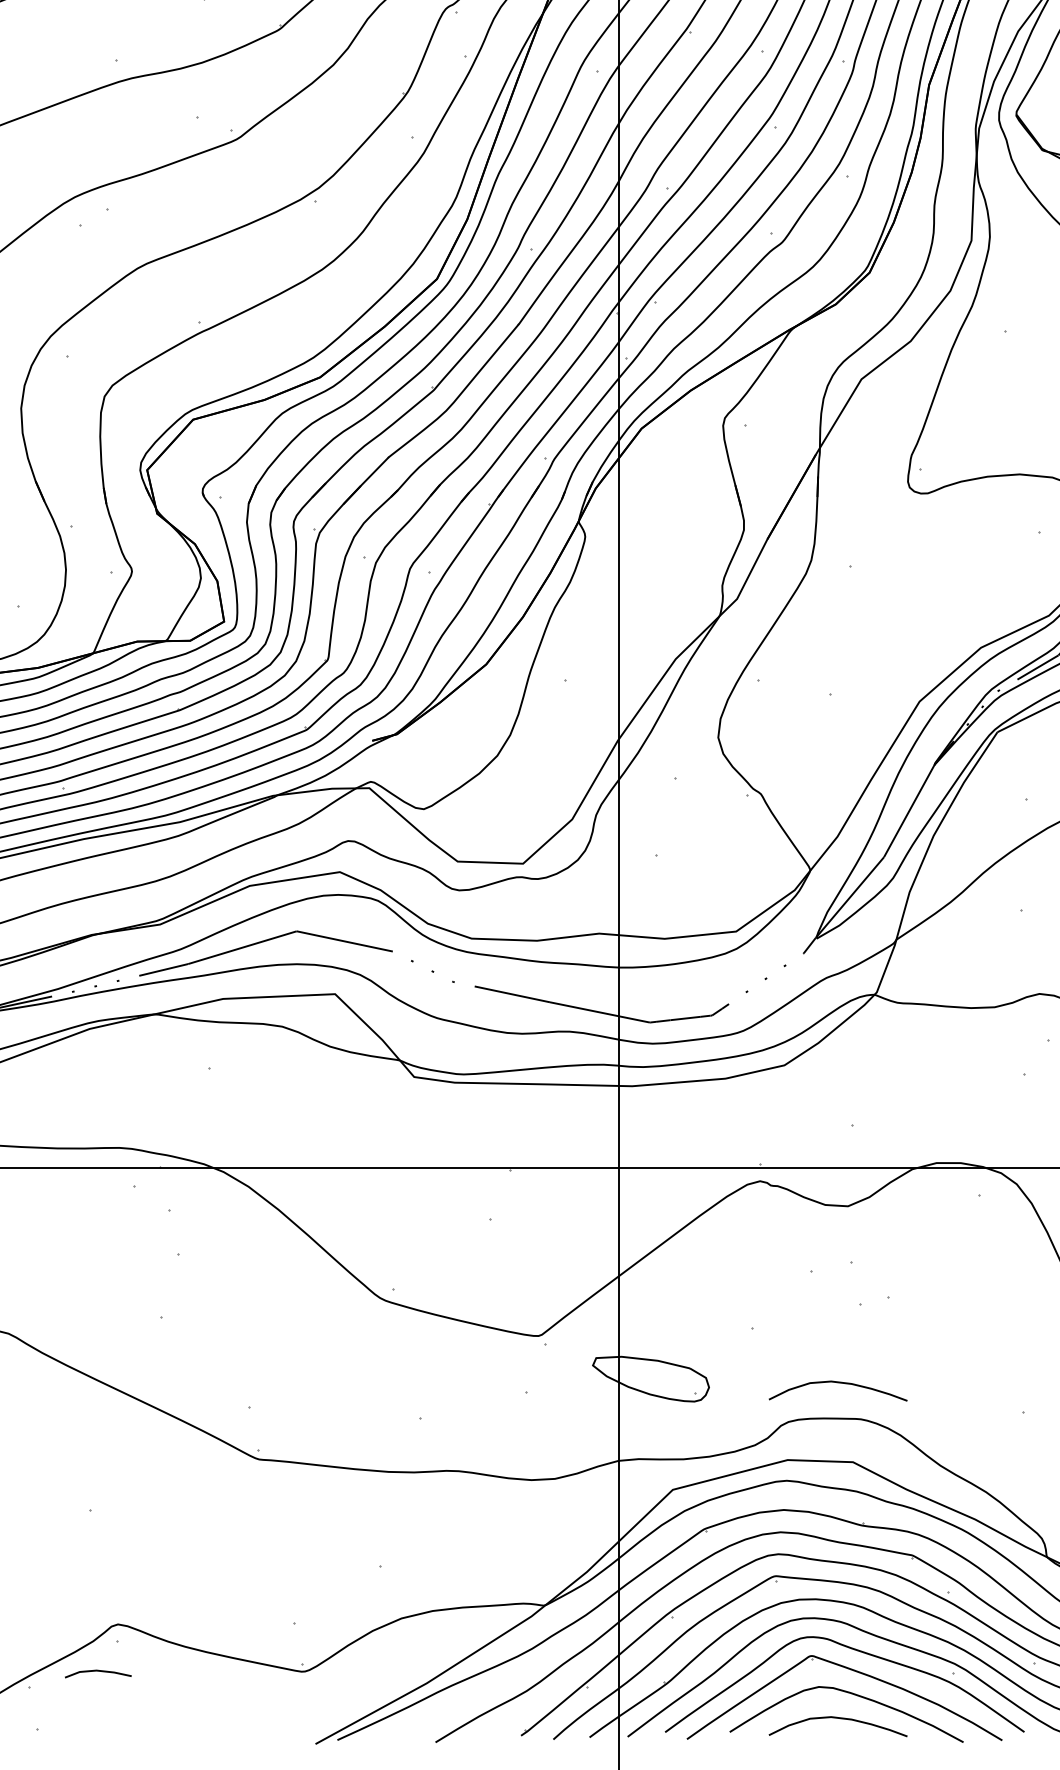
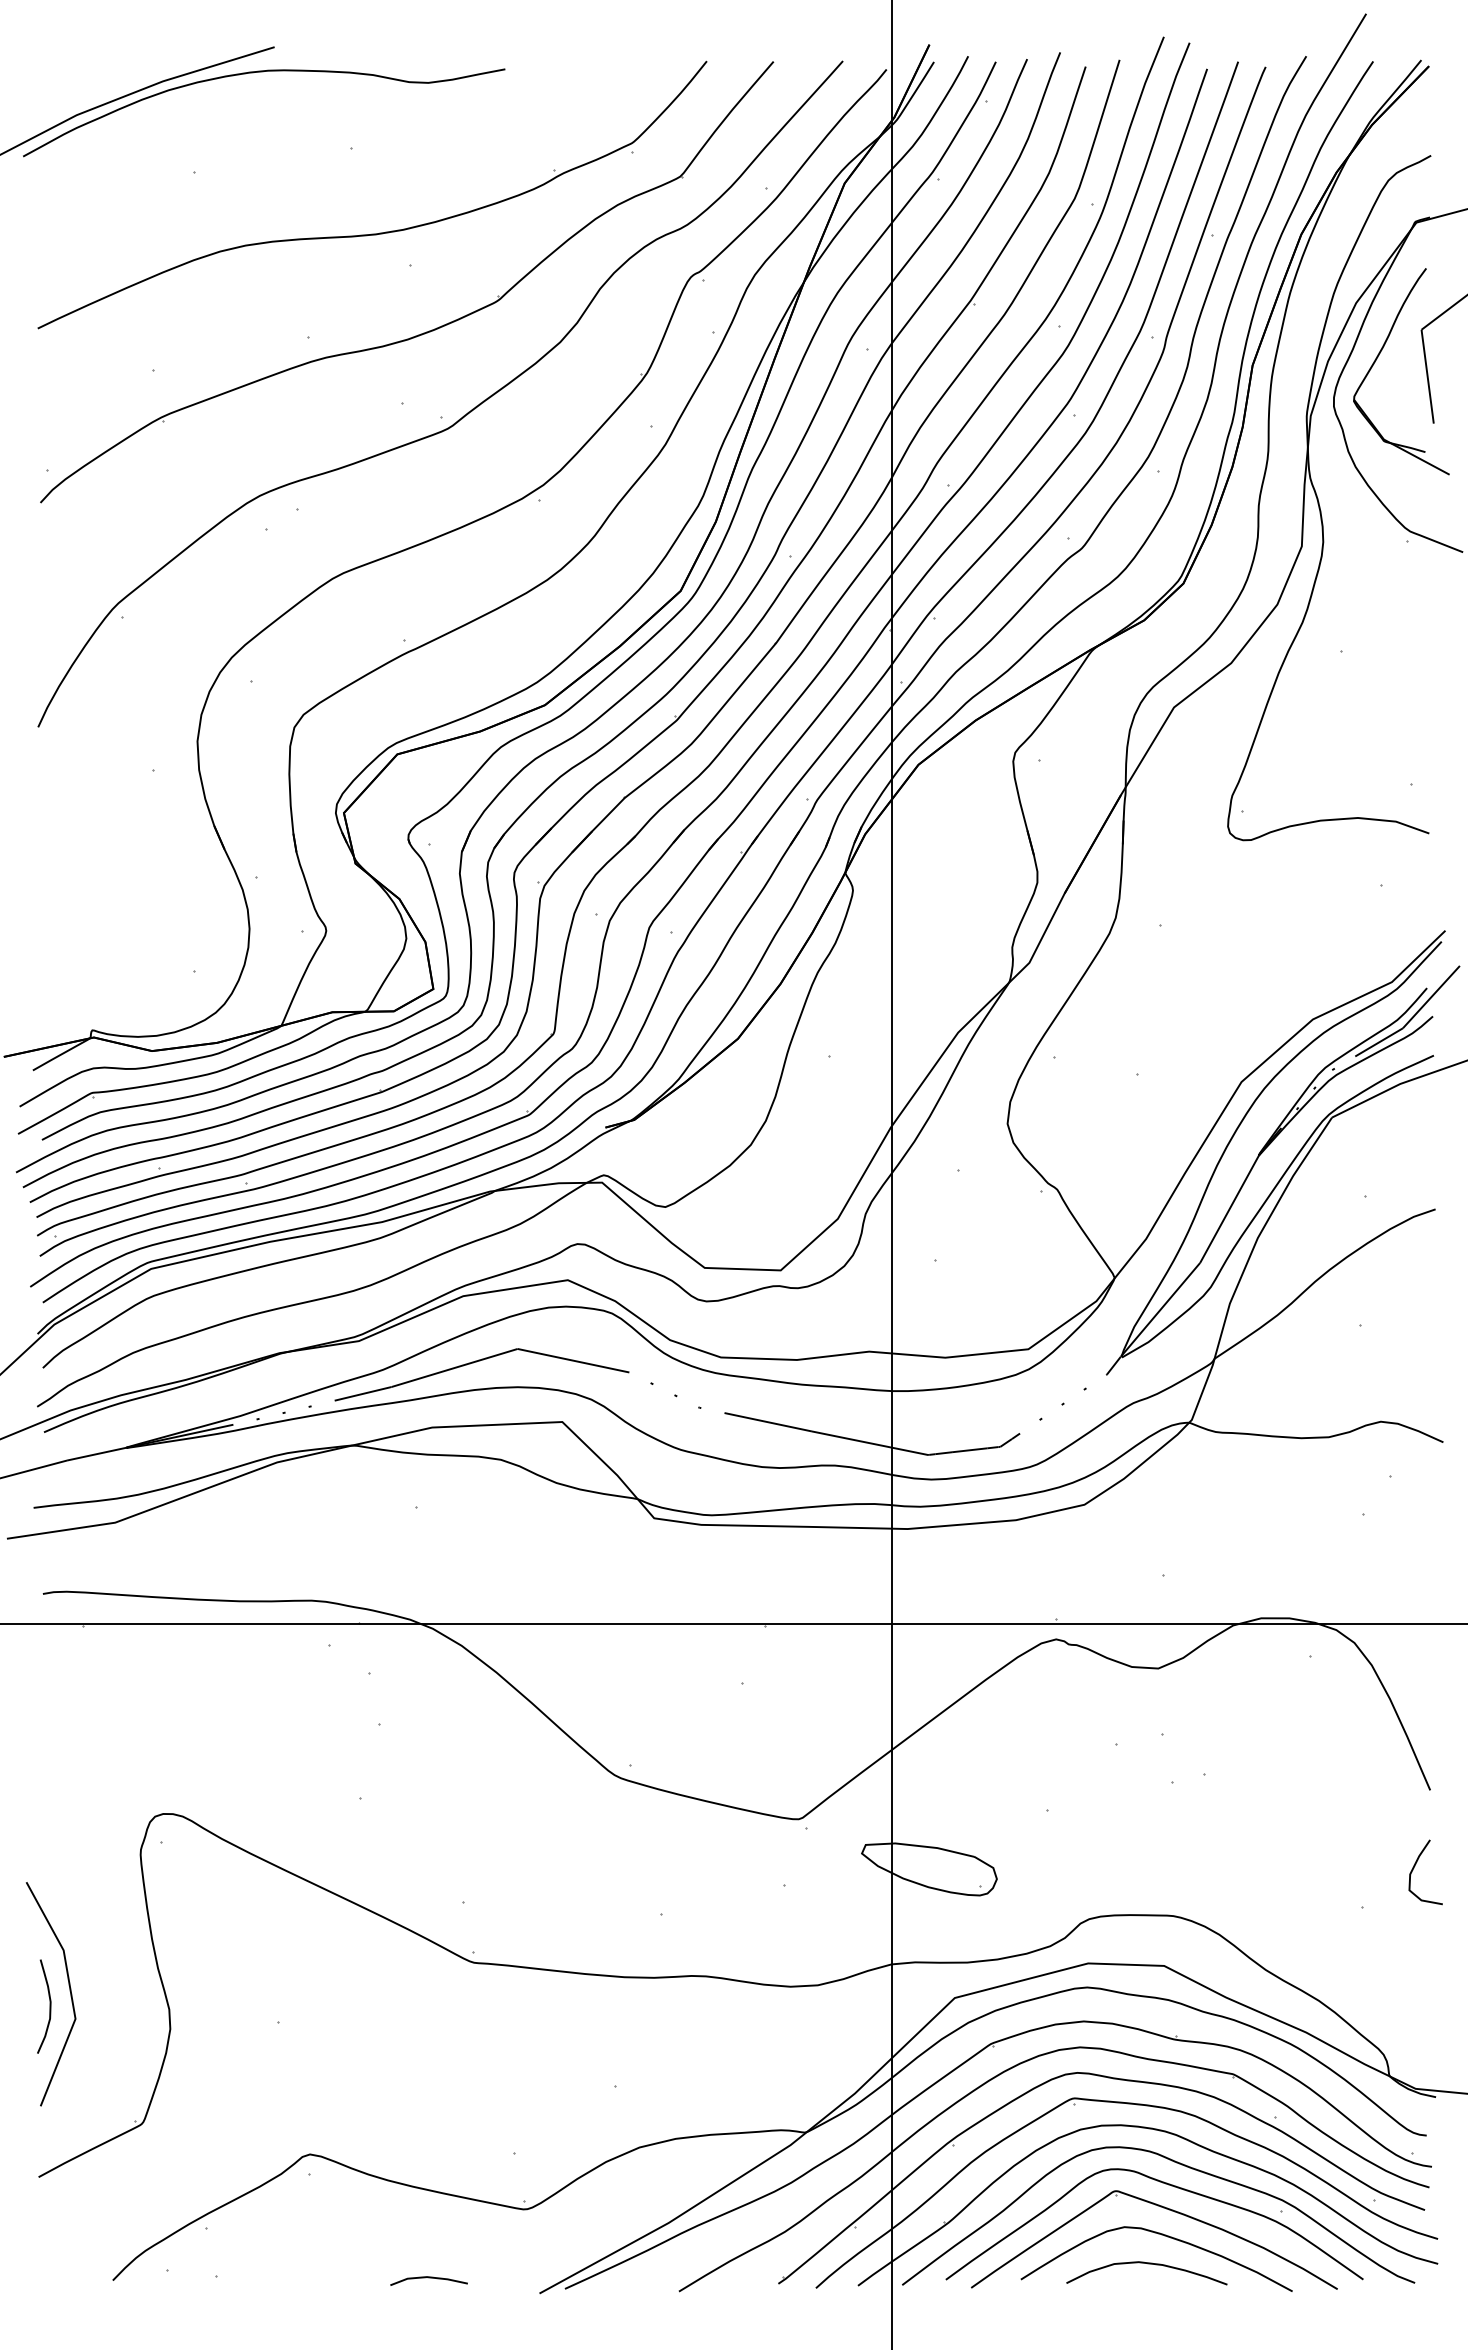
curve: (838, 1383) -> (1147, 1874), removed
line: (97, 1671) -> (428, 2278), moved

